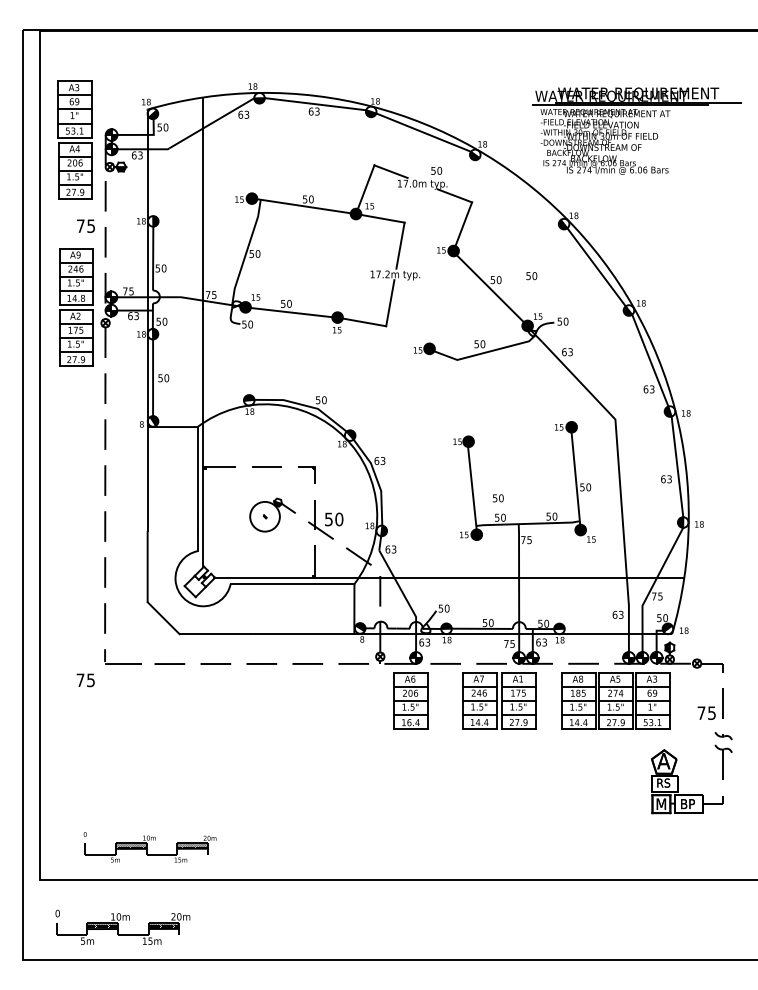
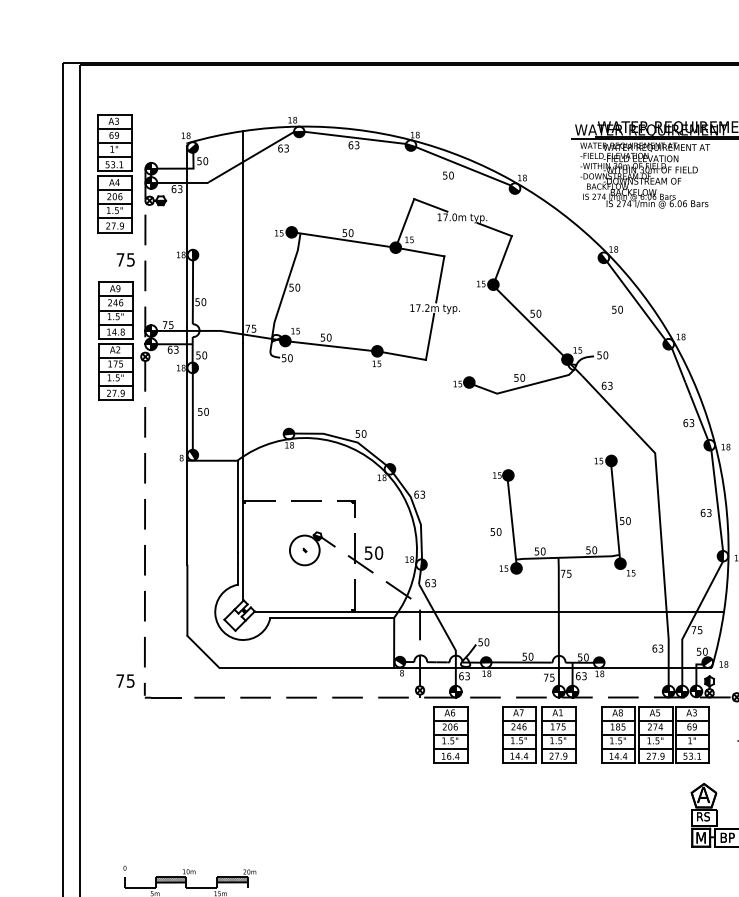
text: (436, 170) -> (448, 175), moved
text: (531, 276) -> (617, 310), moved
text: (497, 498) -> (495, 532), moved
text: (85, 680) -> (125, 681), moved

